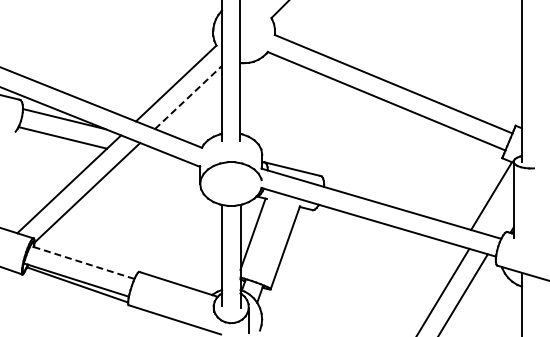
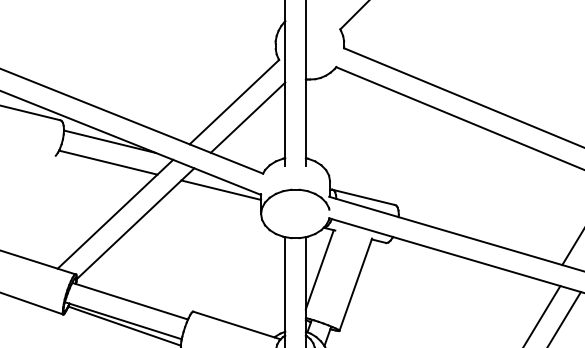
line: (188, 97) -> (248, 117), dashed -> solid
line: (164, 162) -> (221, 190), added
line: (82, 262) -> (130, 301), dashed -> solid

